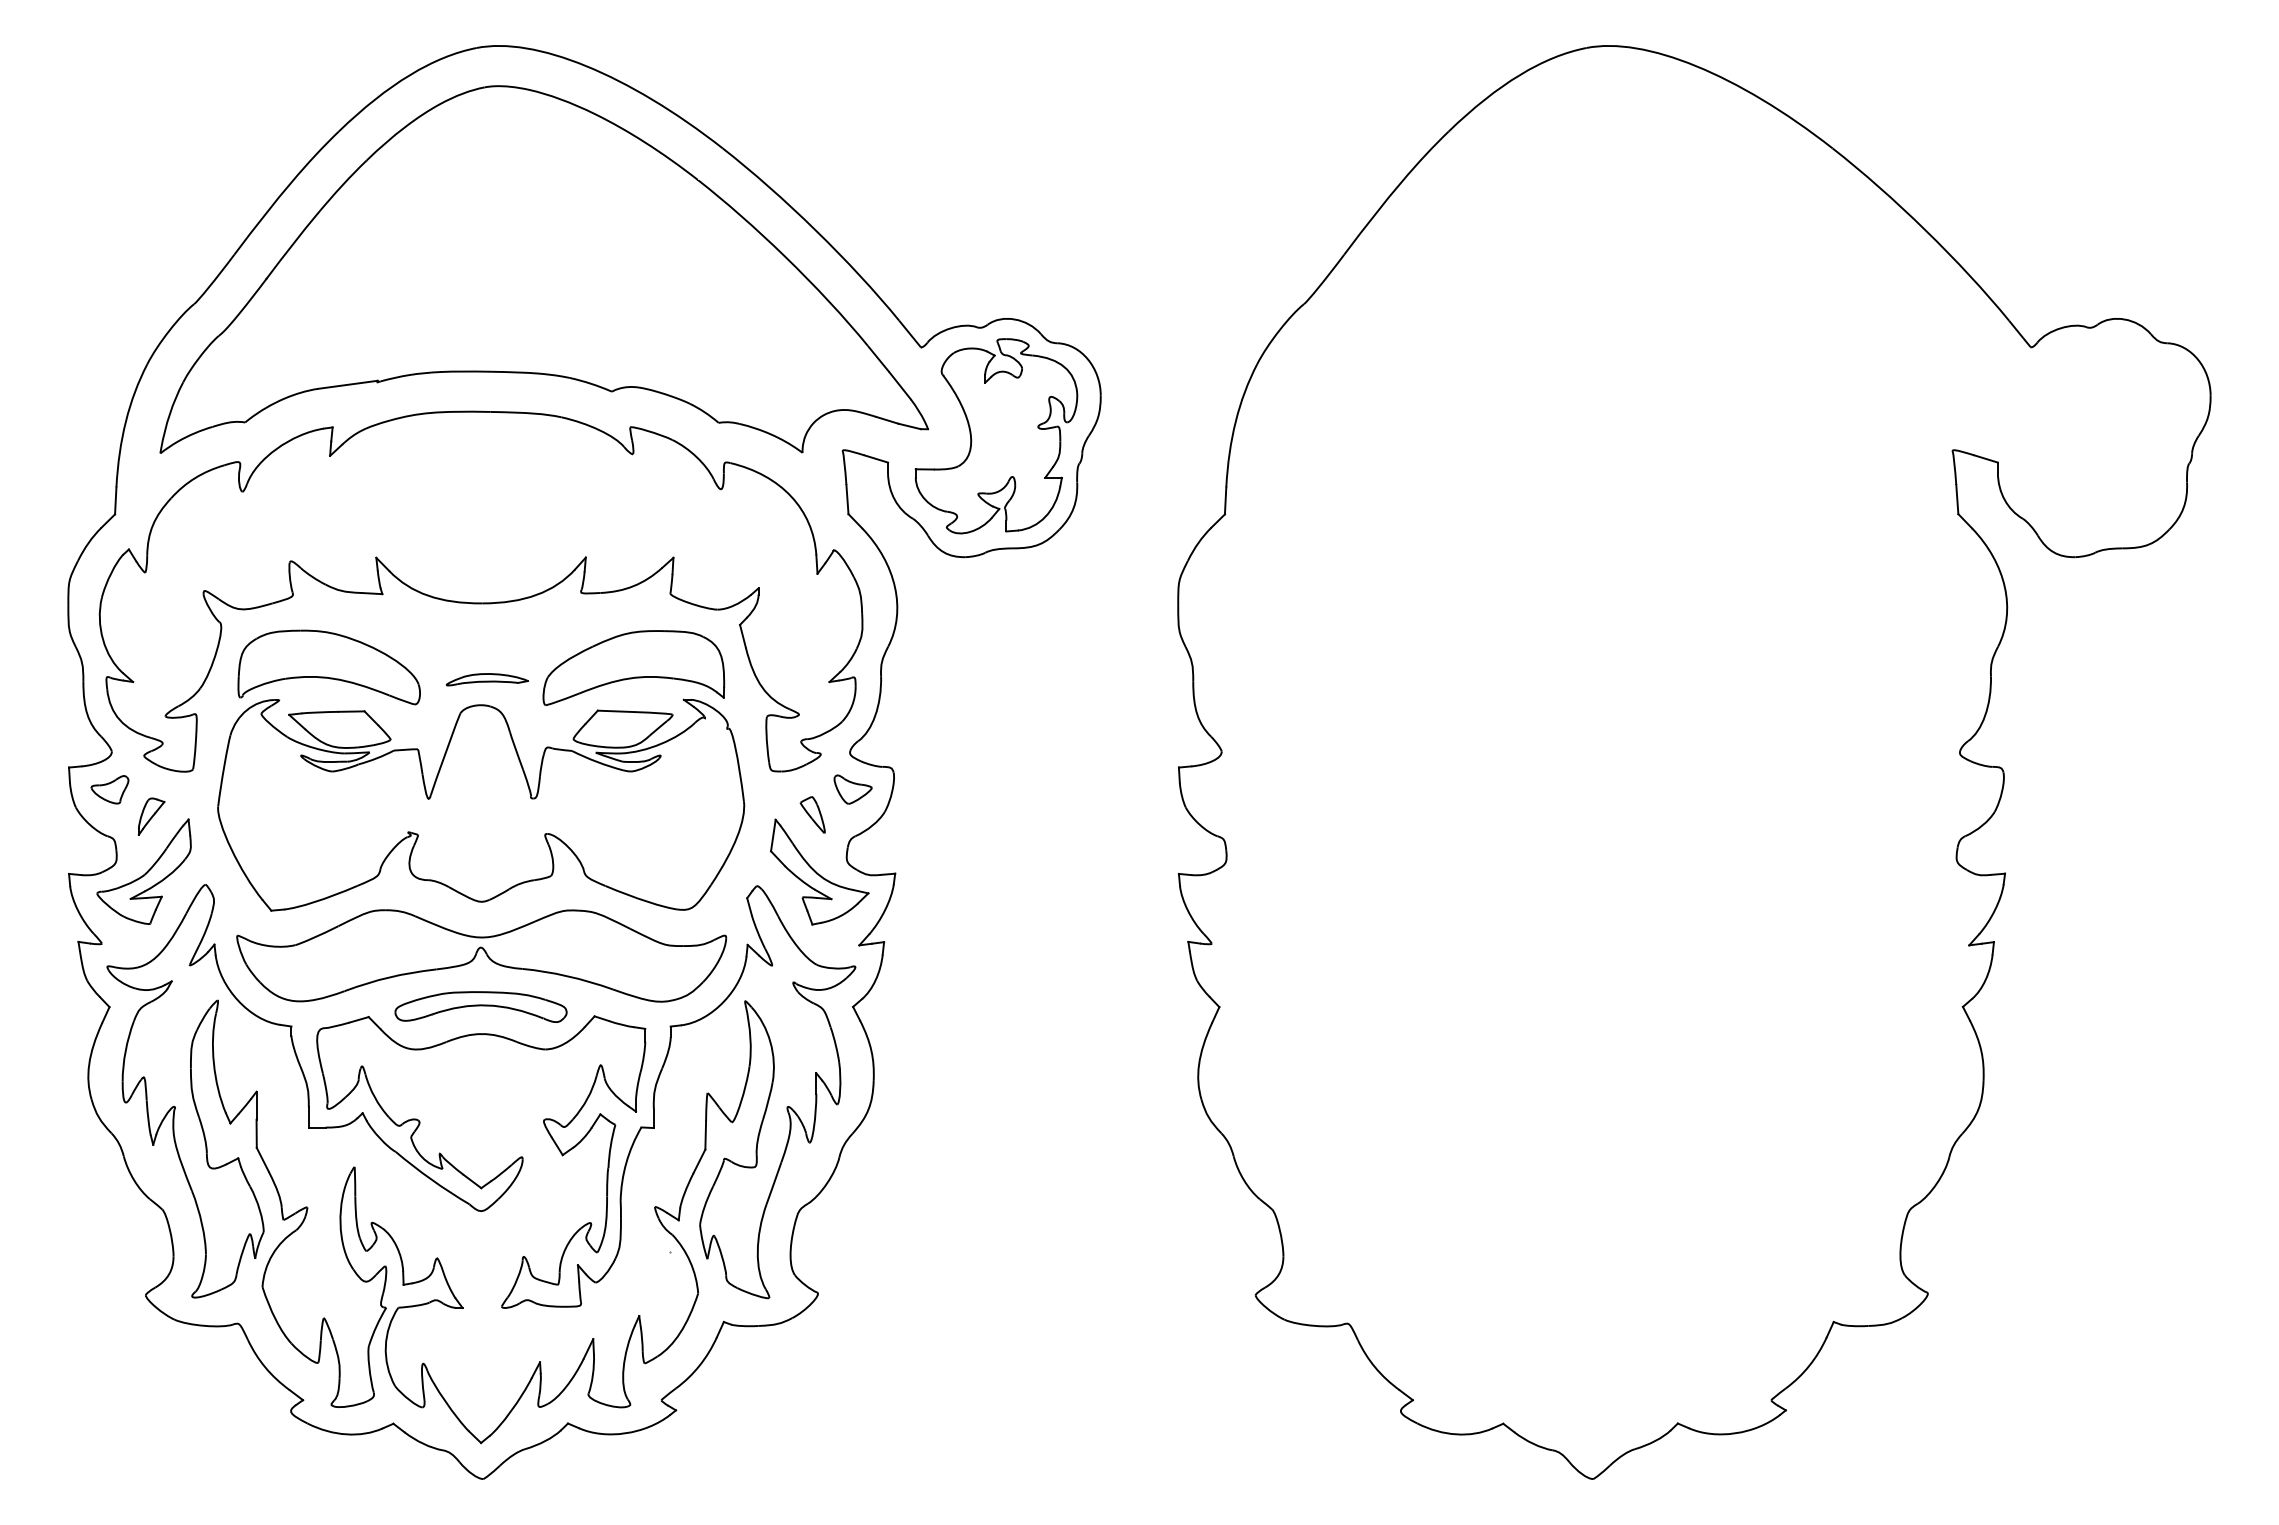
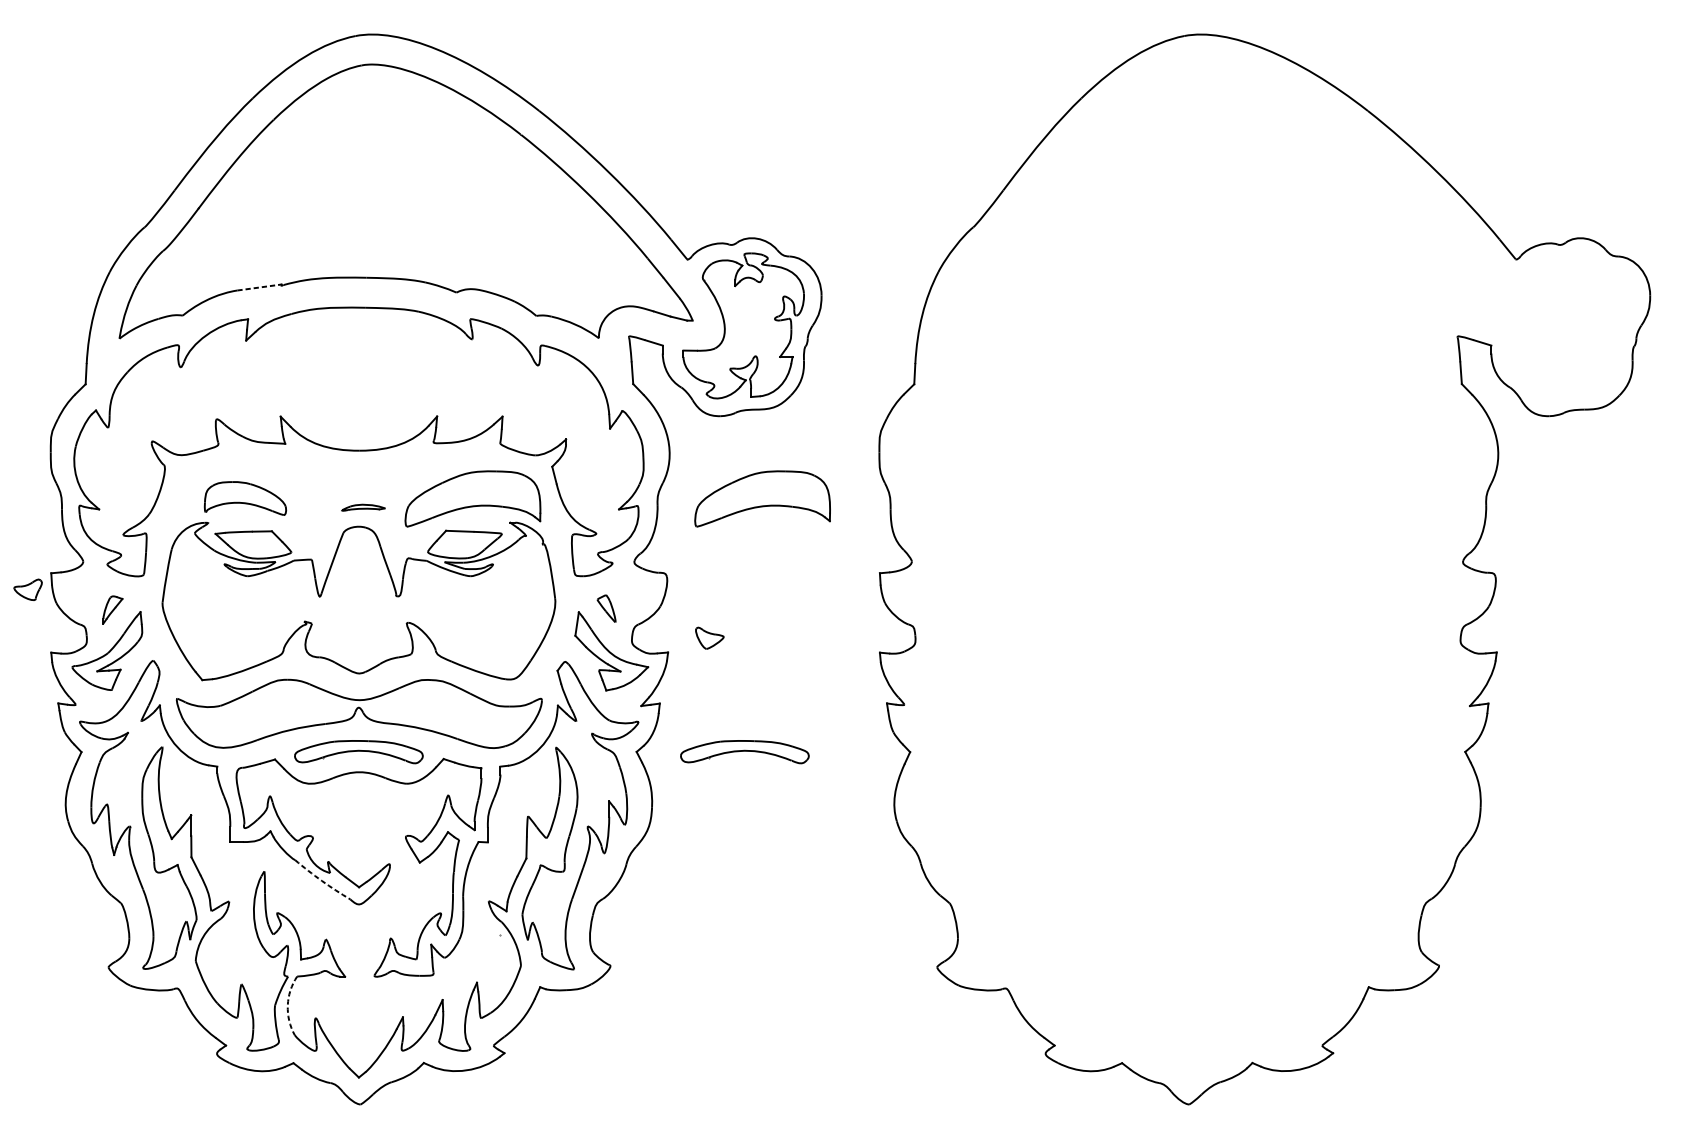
line: (347, 384) -> (259, 287), solid -> dashed
part: (328, 667) -> (245, 498), size x0.6
part: (1021, 667) -> (762, 498), added
part: (486, 679) -> (362, 507), size x0.7
part: (109, 789) -> (27, 589), moved
part: (852, 789) -> (709, 638), moved
part: (997, 1006) -> (744, 751), added
arc: (431, 1179) -> (321, 880), solid -> dashed
arc: (385, 1346) -> (287, 1005), solid -> dashed

